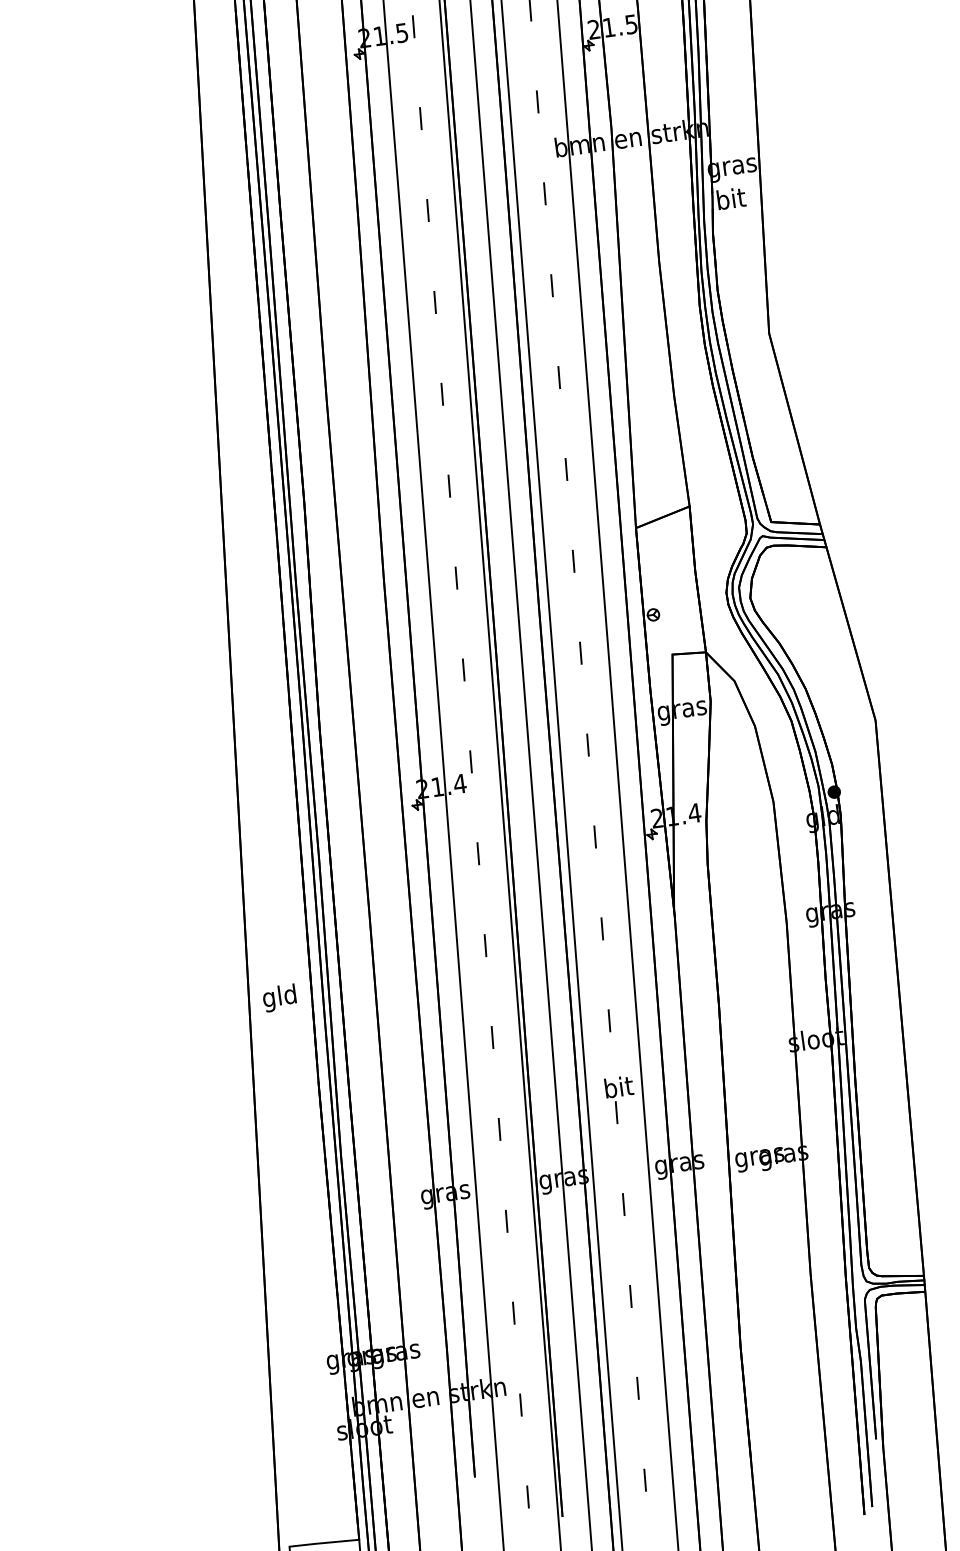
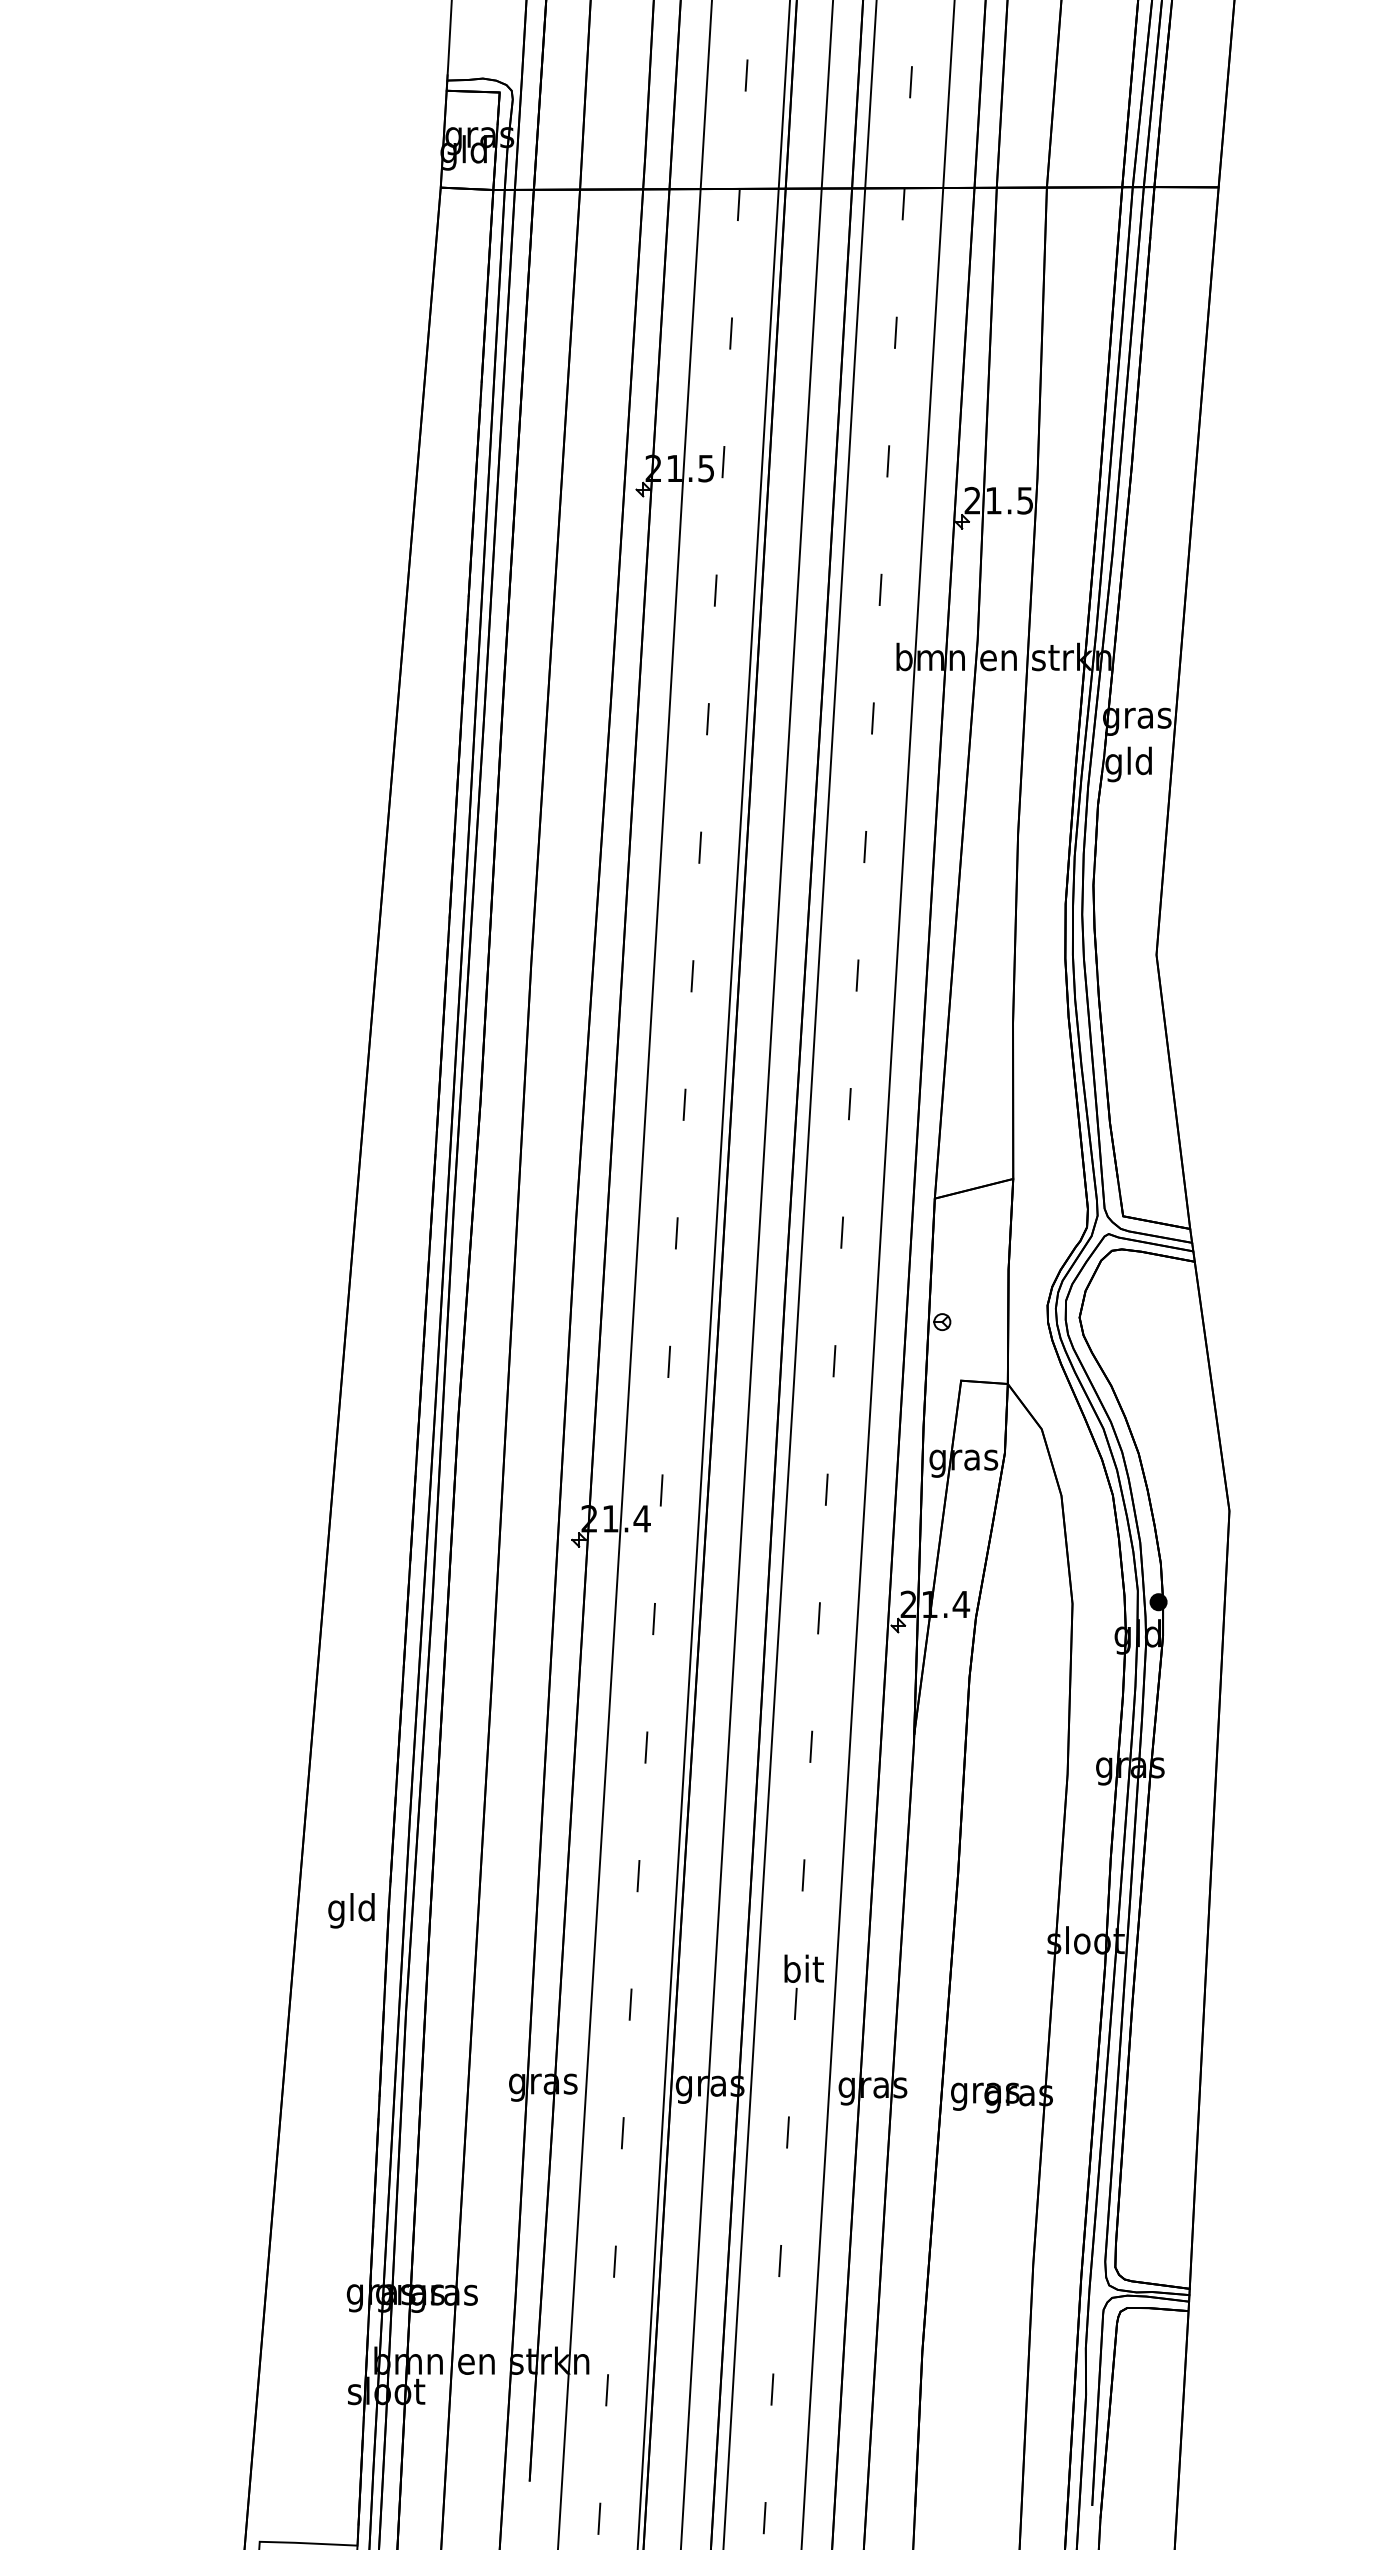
text: (730, 201) -> (1128, 764), bit -> gld
text: (279, 997) -> (351, 1910), moved

